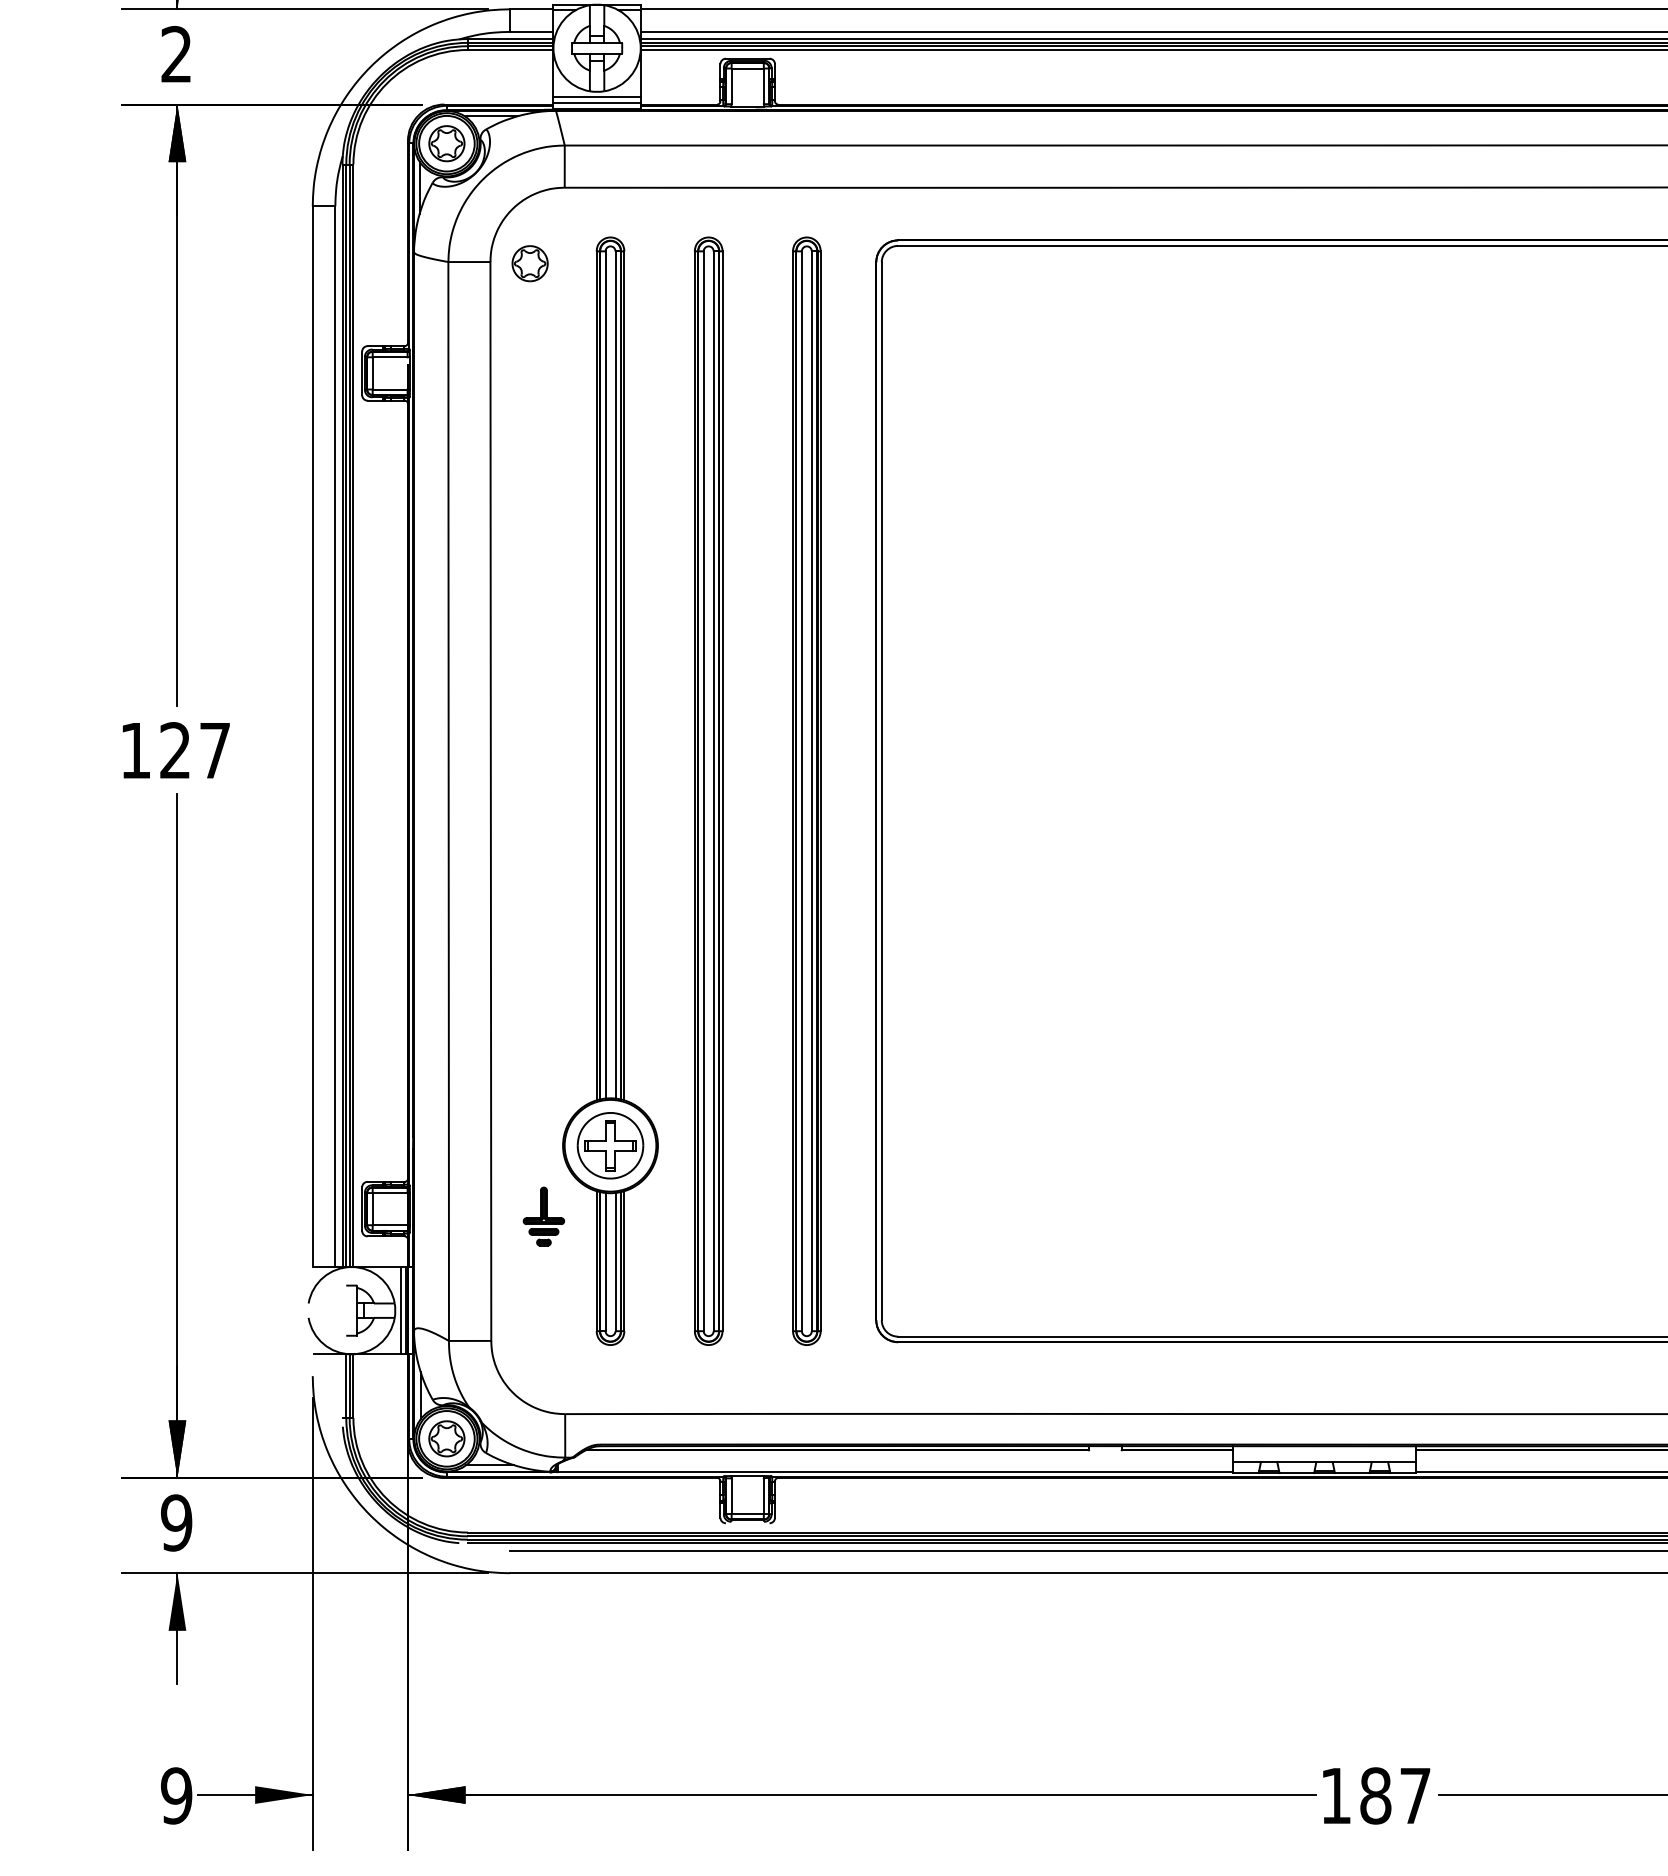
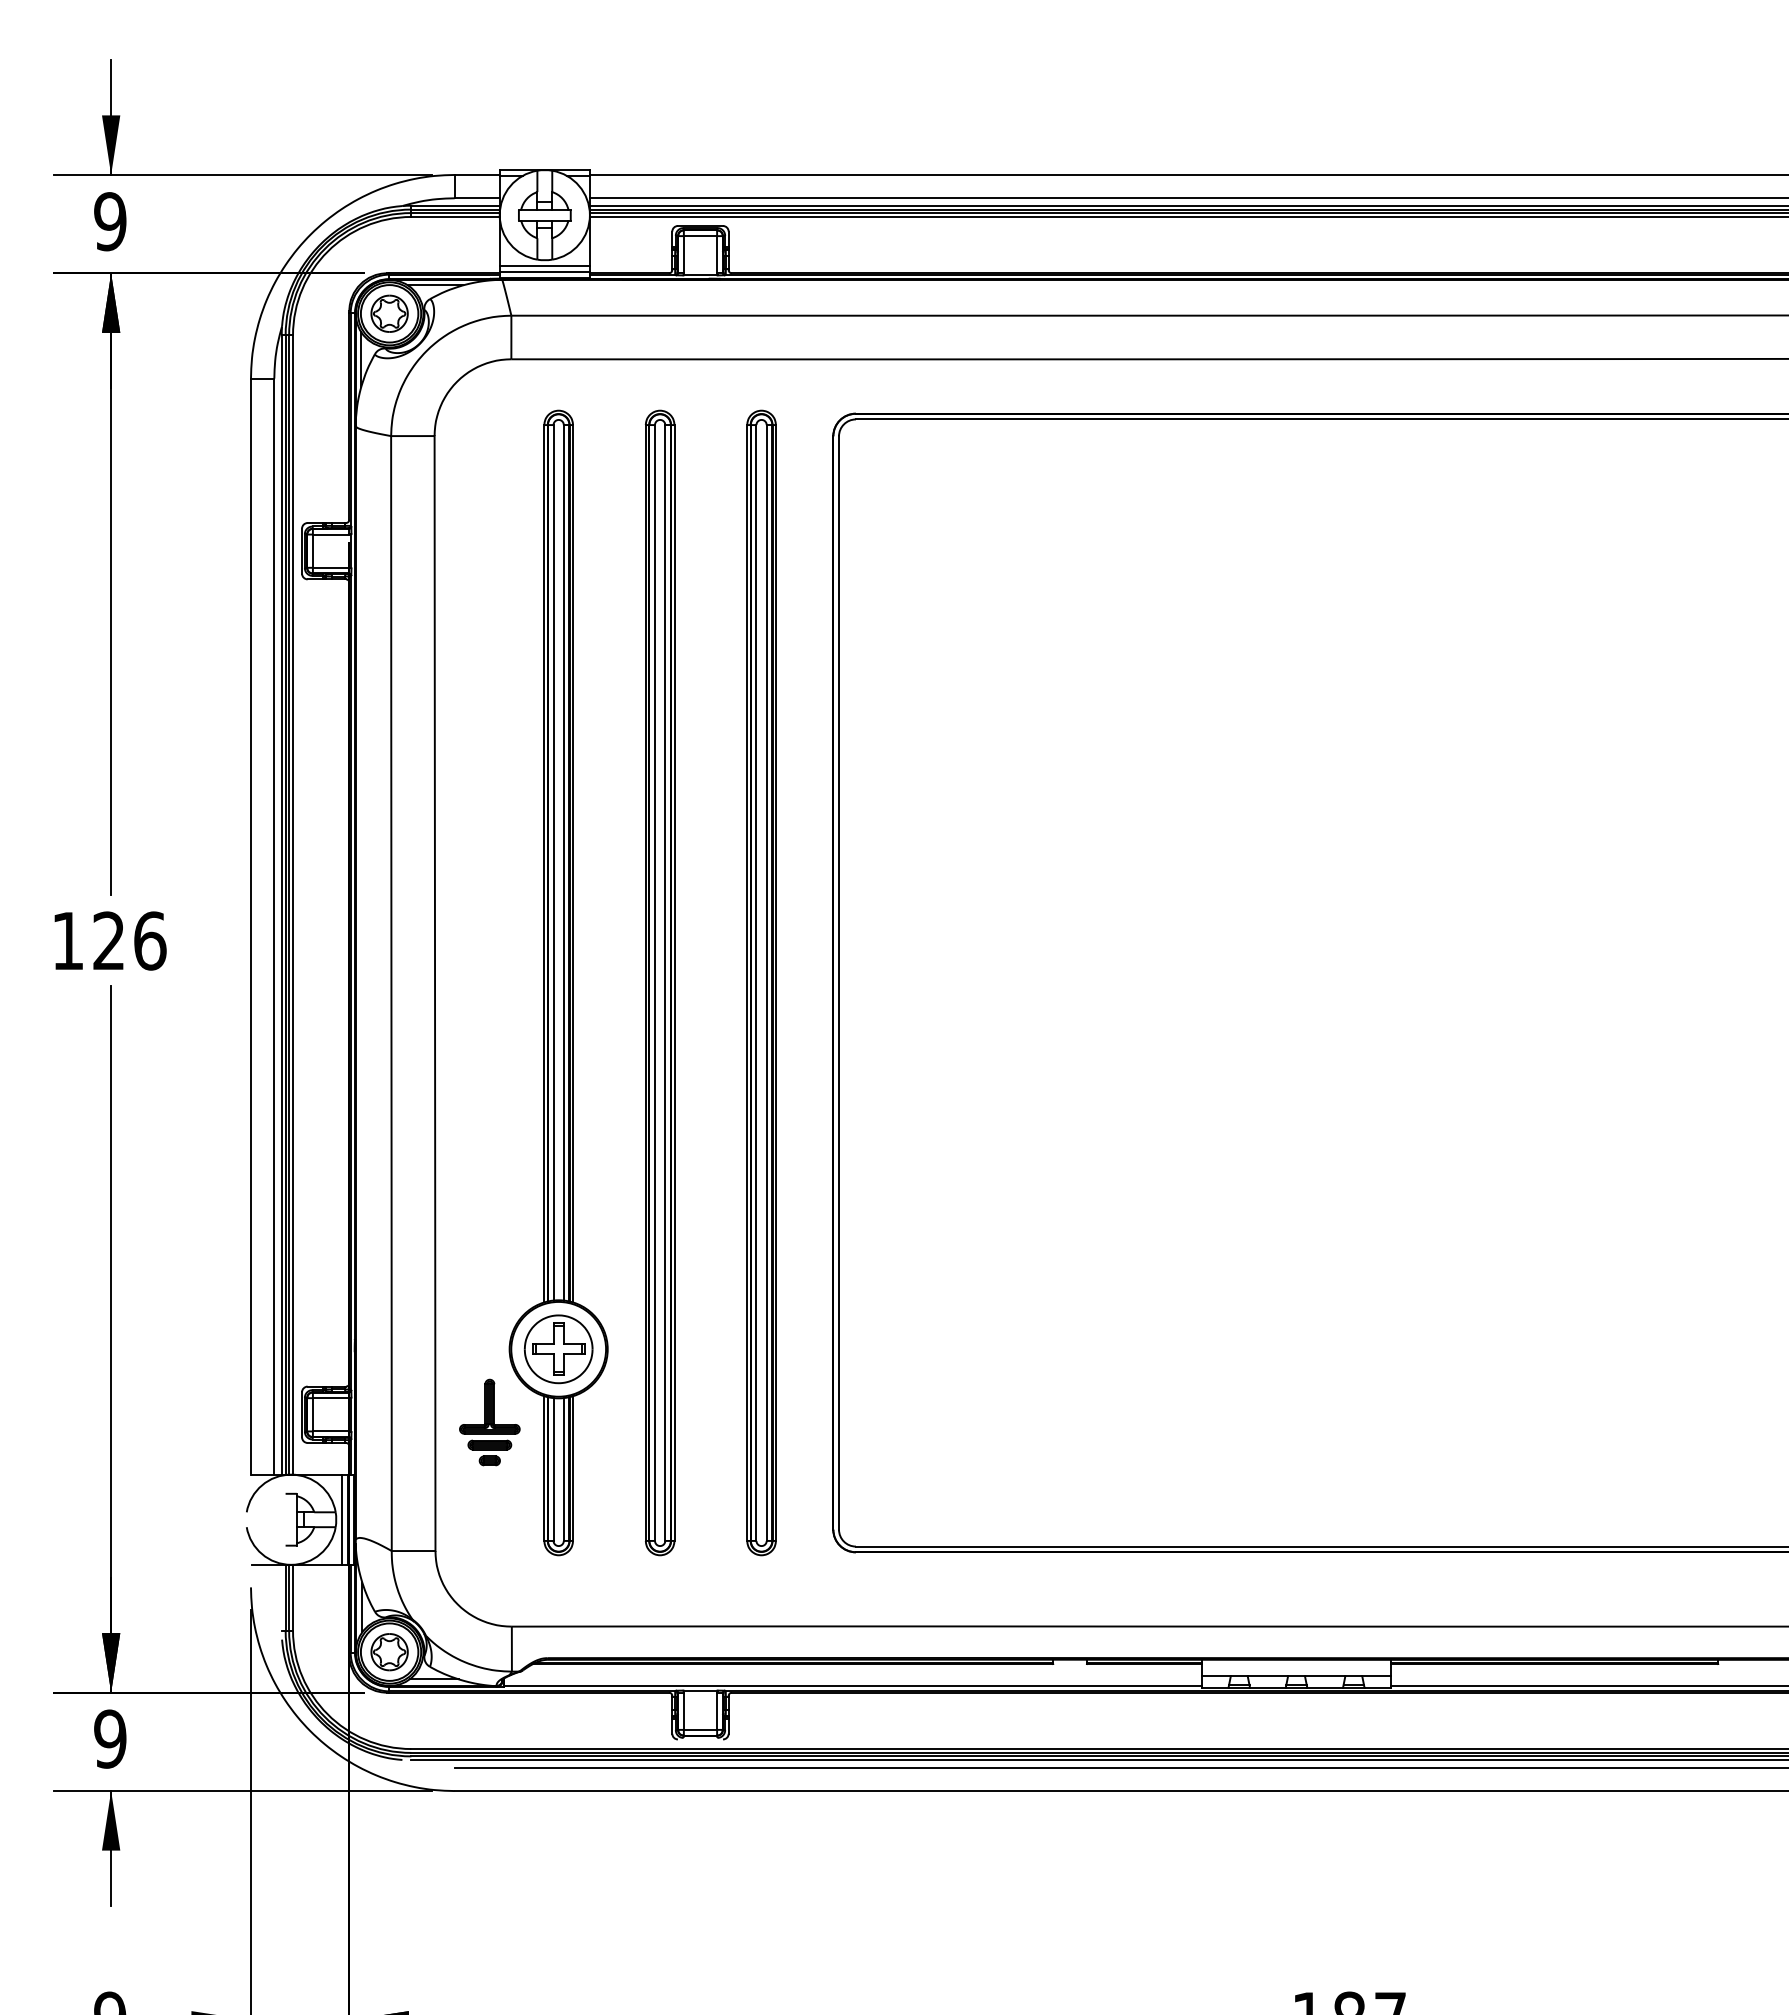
text: (176, 54) -> (110, 221), 2 -> 9
part: (530, 263) -> (475, 437), removed
text: (215, 750) -> (150, 940), 127 -> 126
part: (543, 1216) -> (489, 1422), size x1.43

